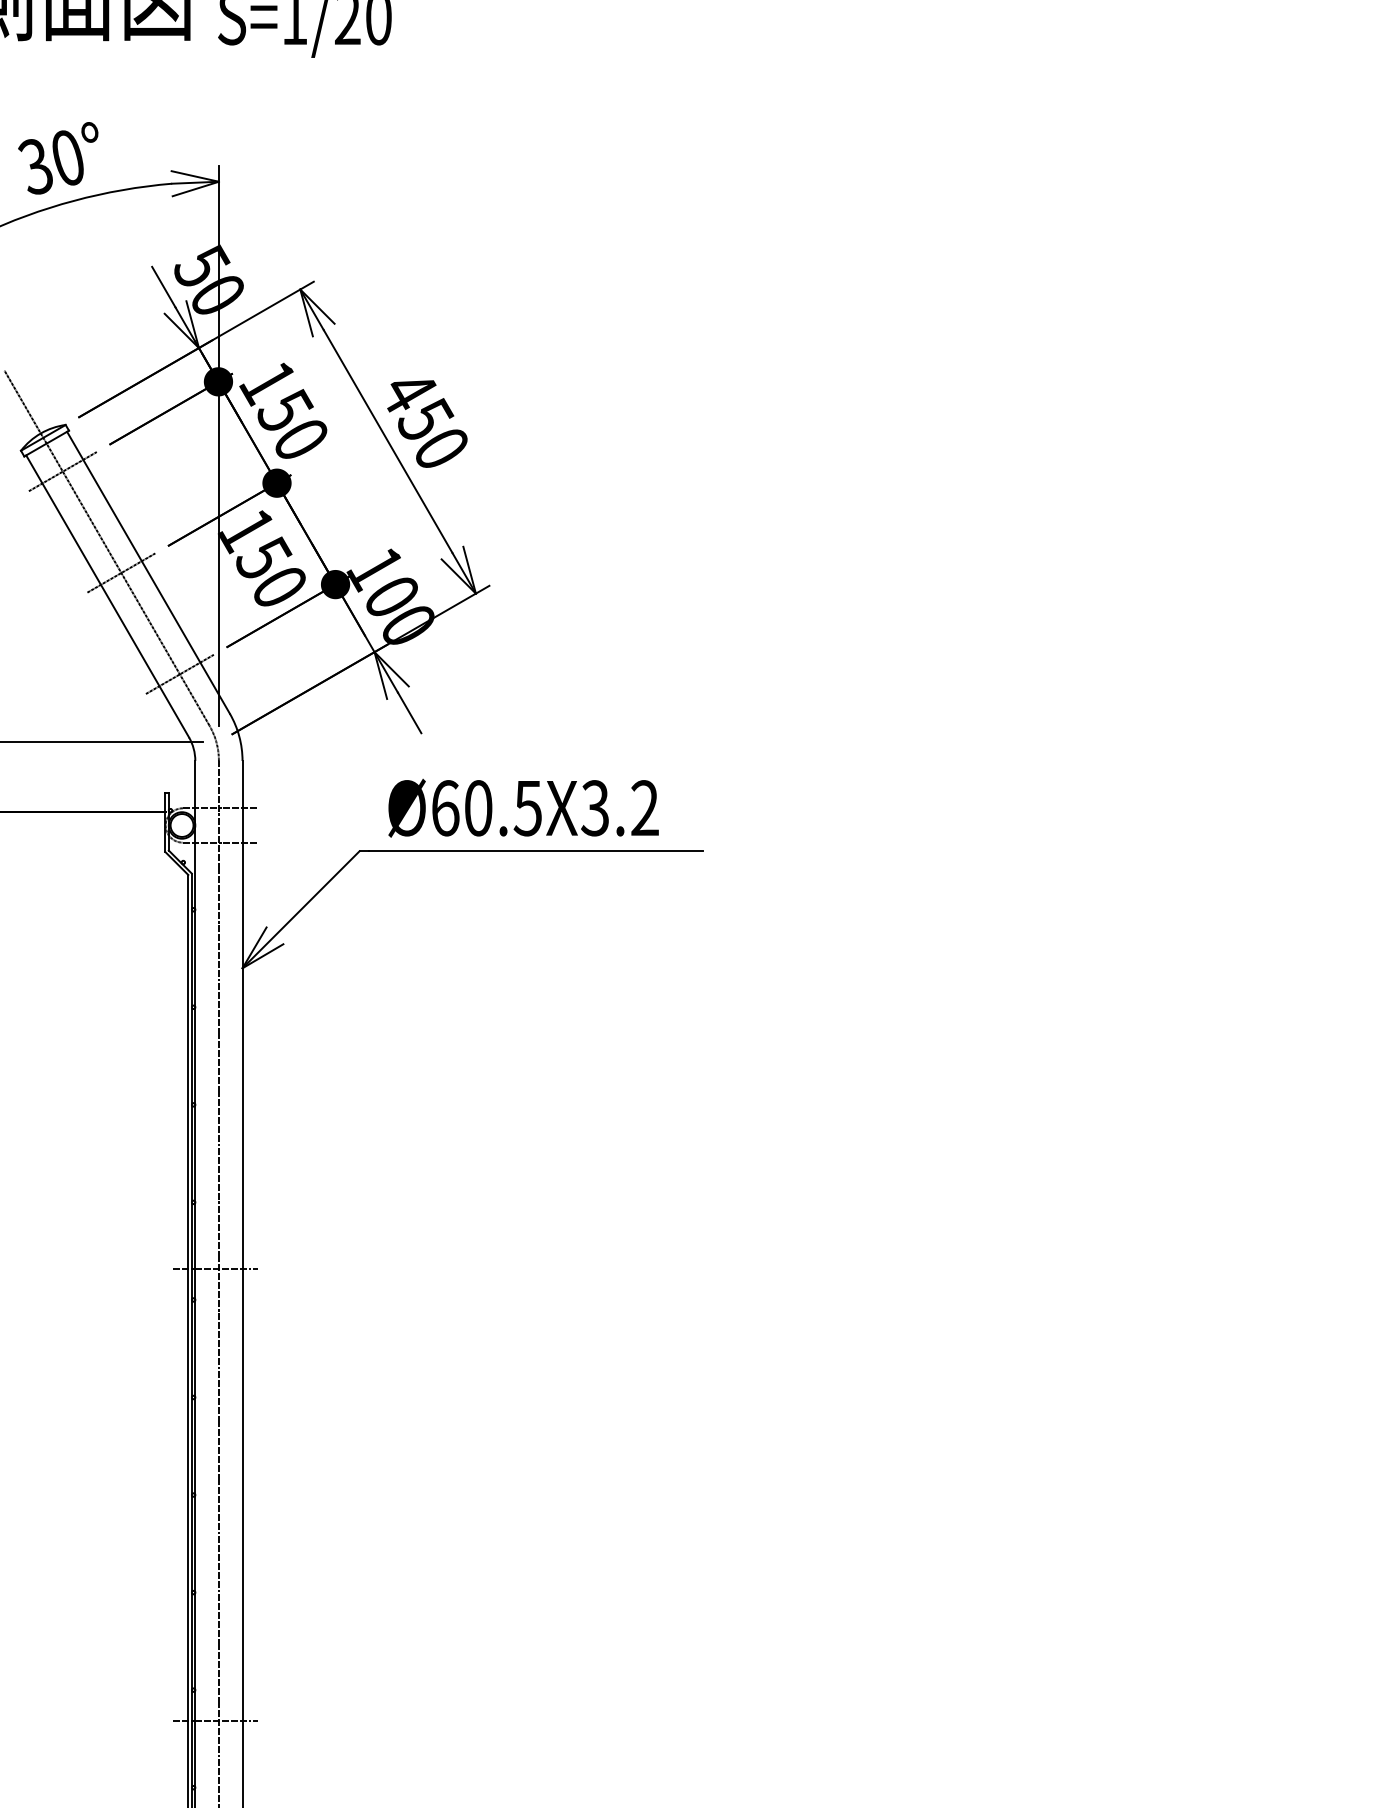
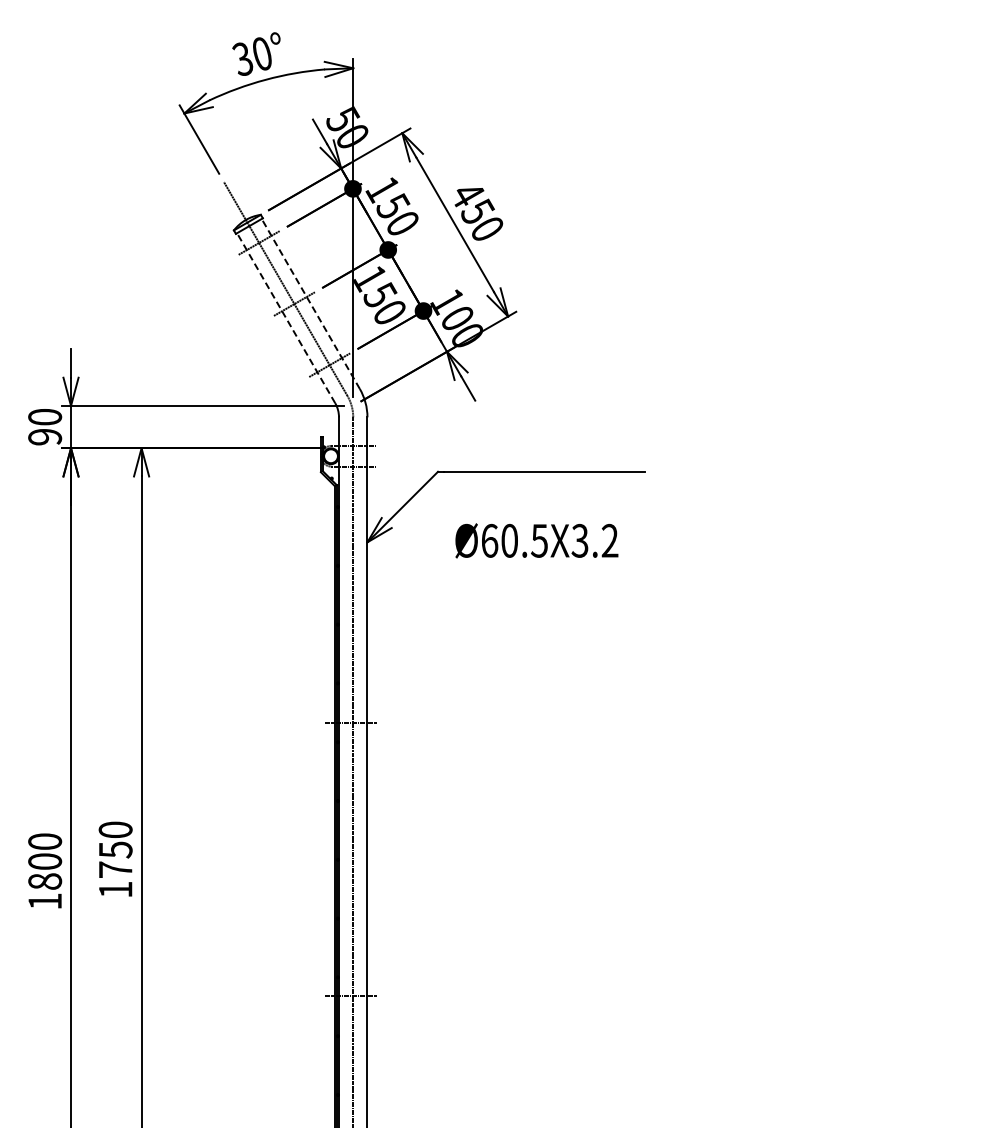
line: (148, 572) -> (310, 303), solid -> dashed
line: (106, 595) -> (285, 317), solid -> dashed
text: (522, 807) -> (536, 540), moved

